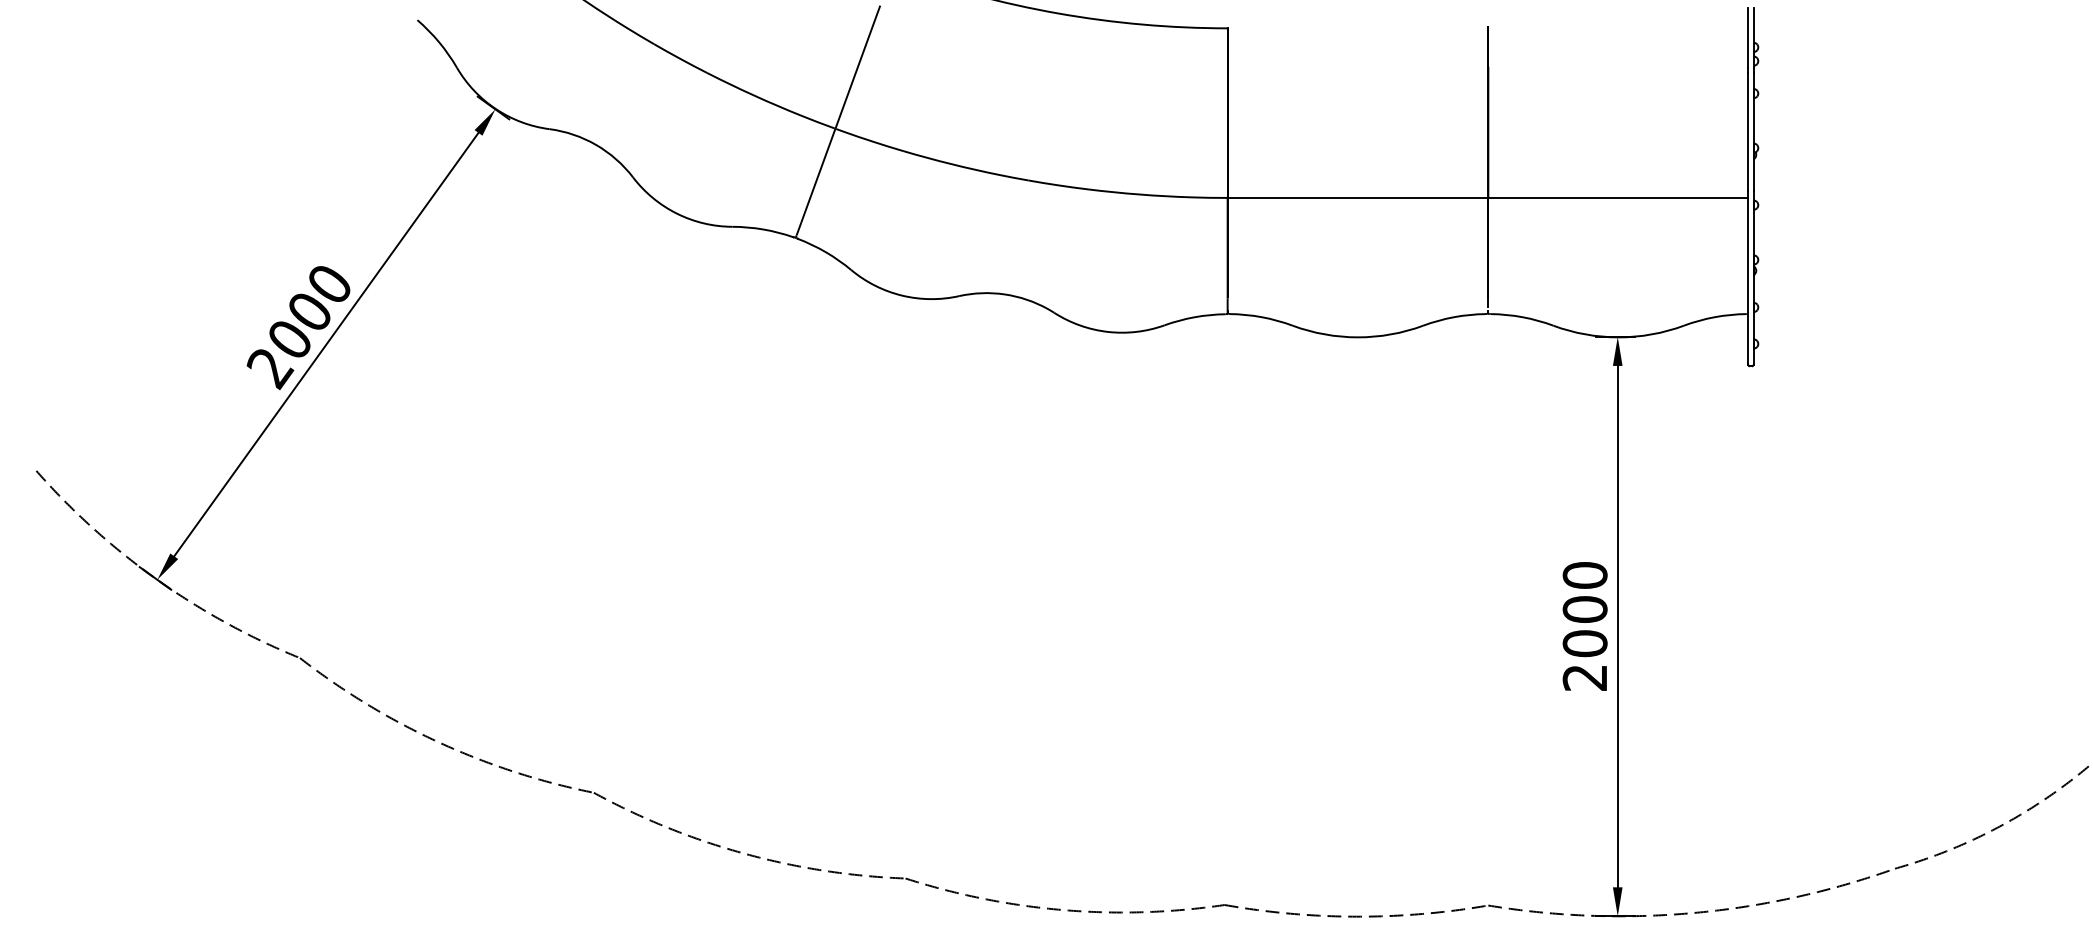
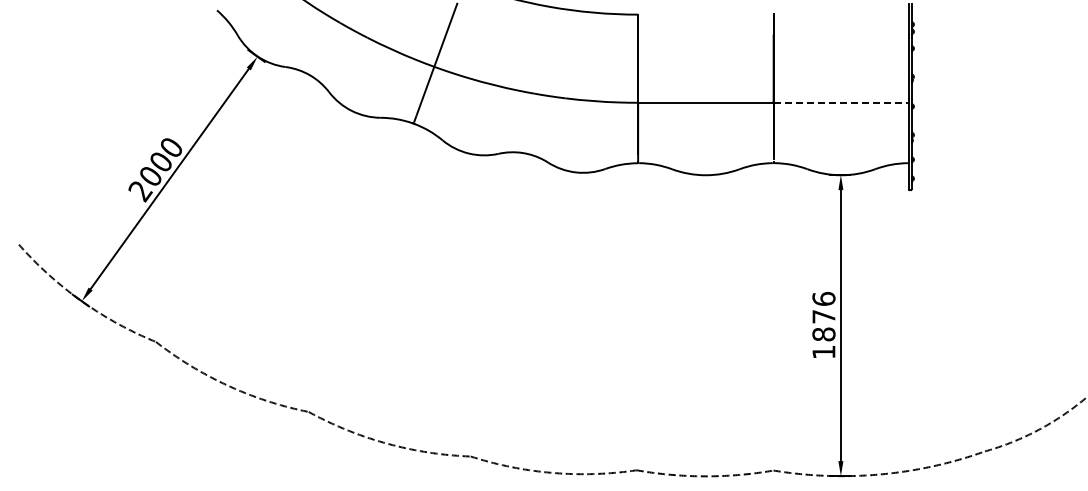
line: (1618, 197) -> (841, 102), solid -> dashed
text: (1584, 626) -> (823, 325), 2000 -> 1876

